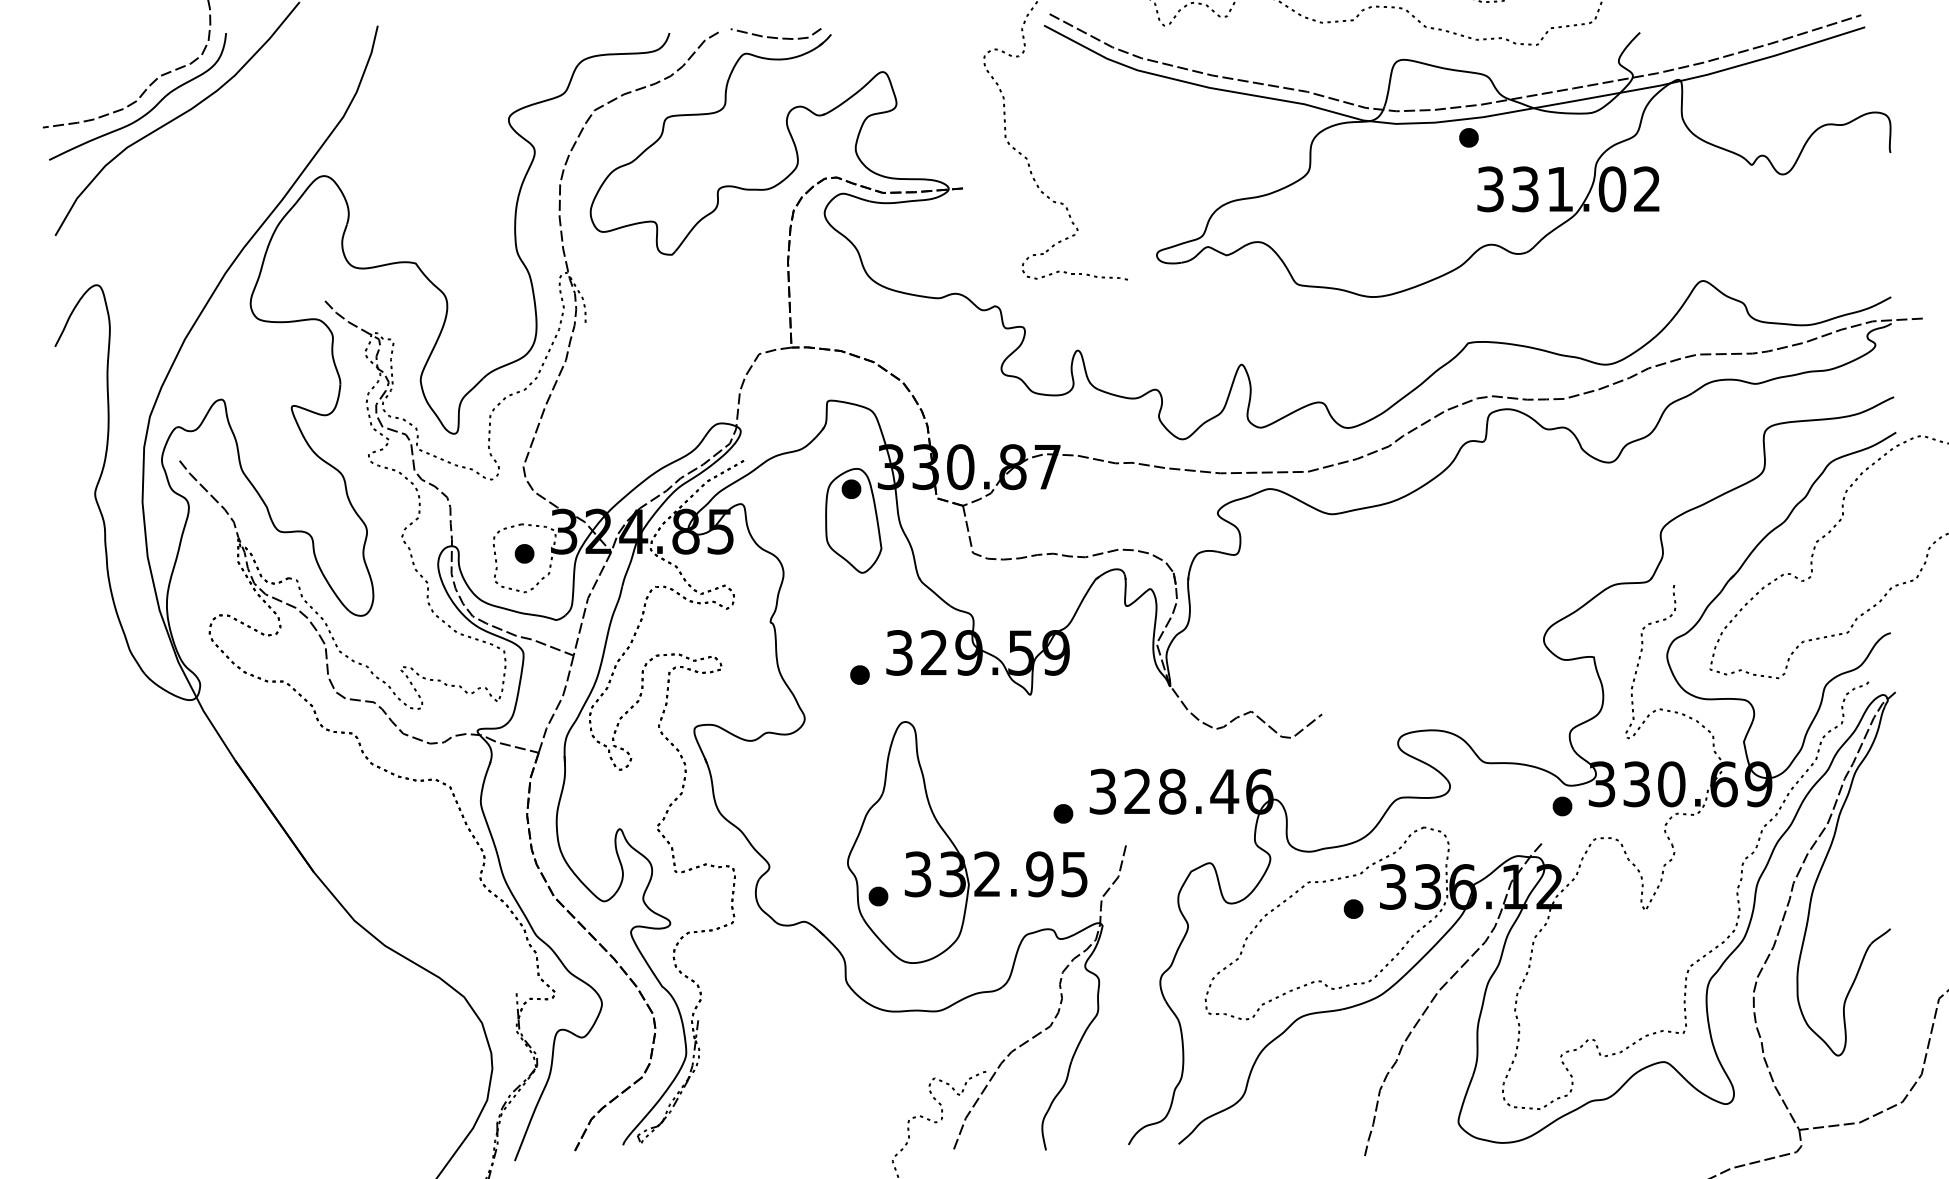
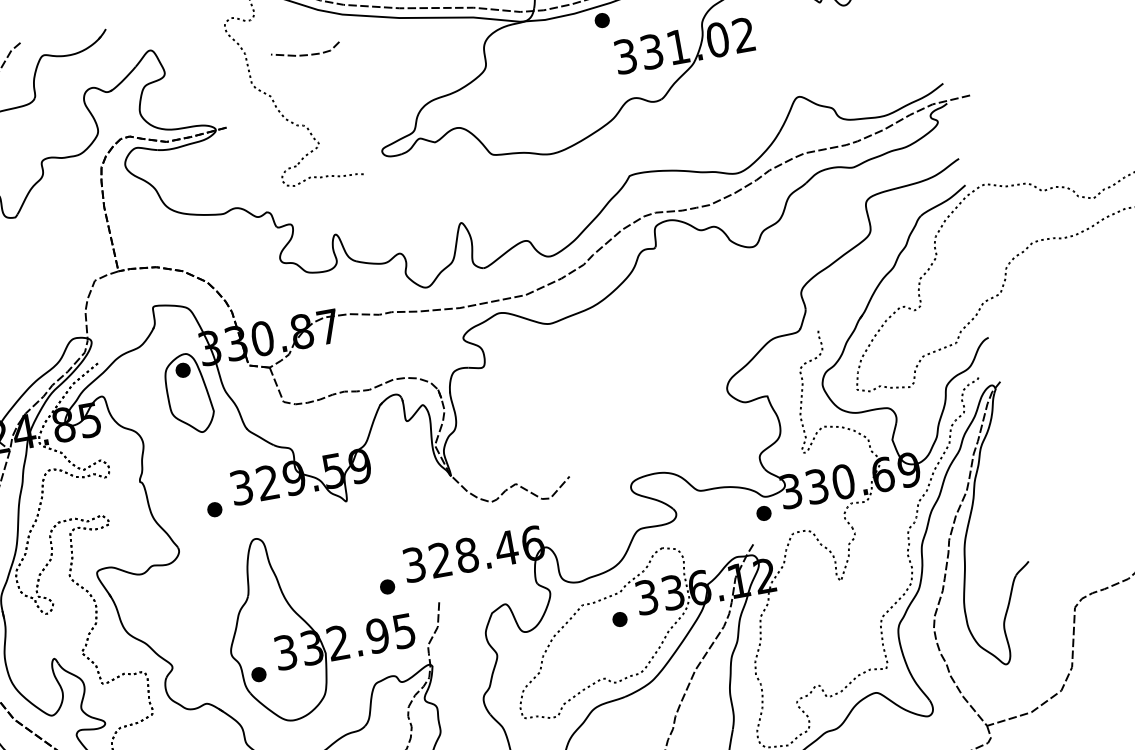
curve: (773, 36) -> (304, 54), moved

